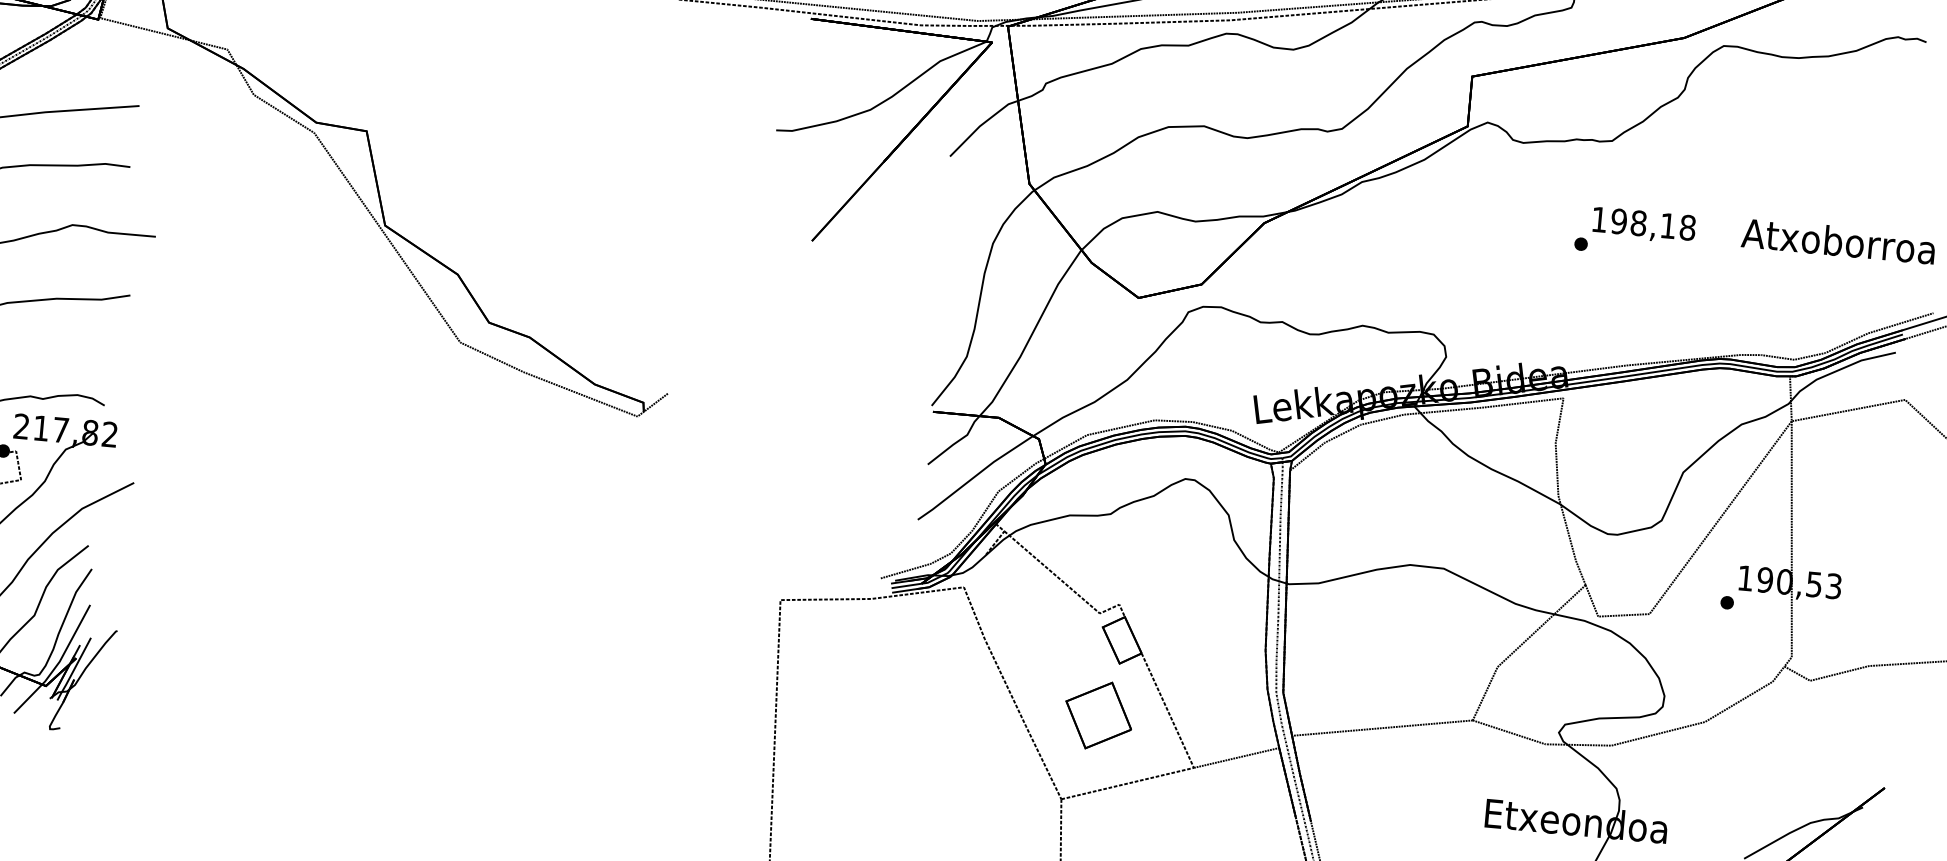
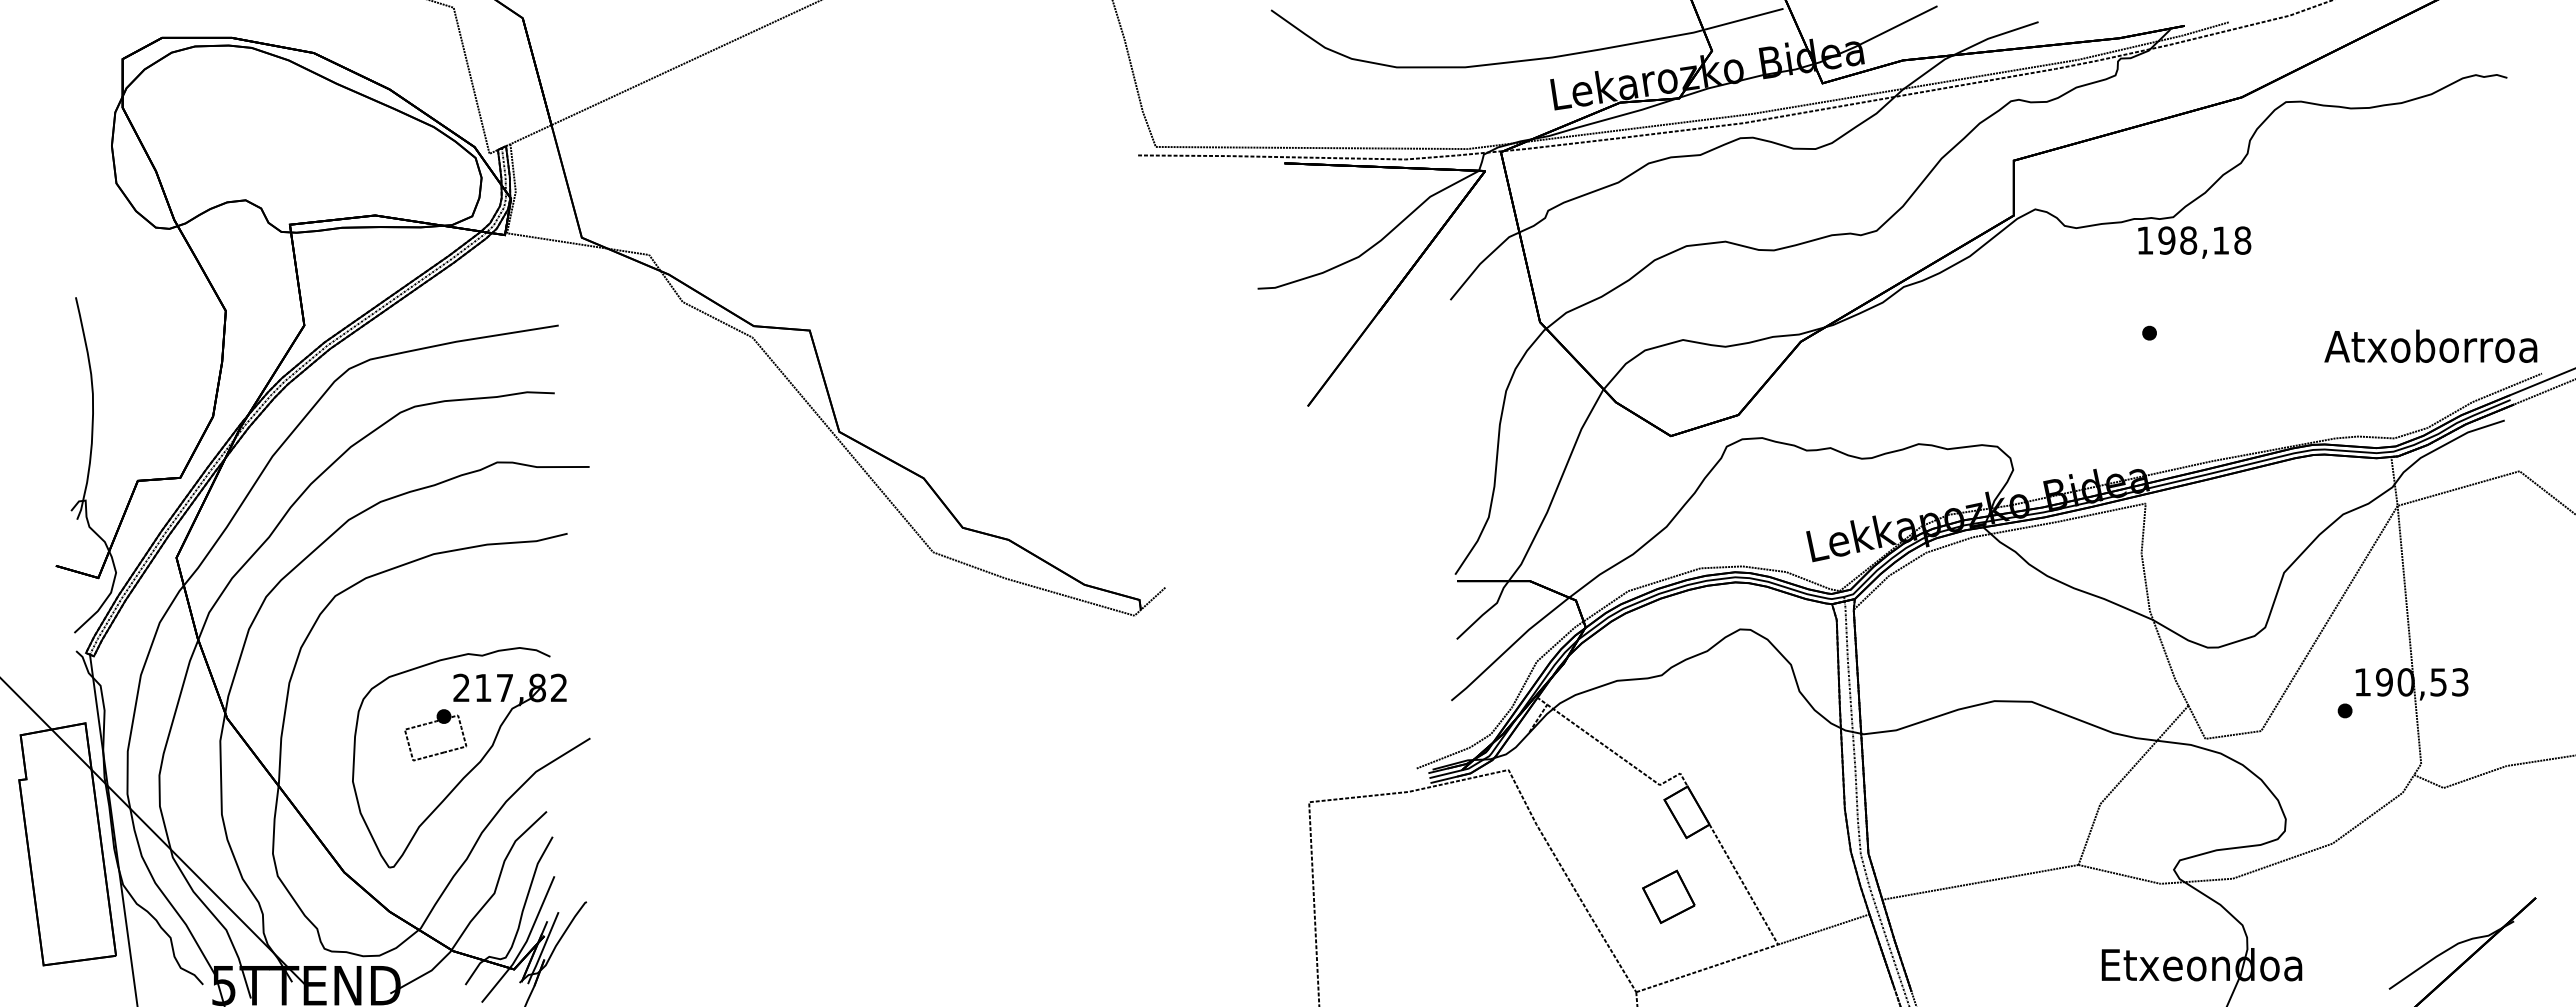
text: (1643, 225) -> (2194, 242), moved
text: (1838, 240) -> (2430, 345), moved
part: (1098, 715) -> (1668, 896), size x0.7

